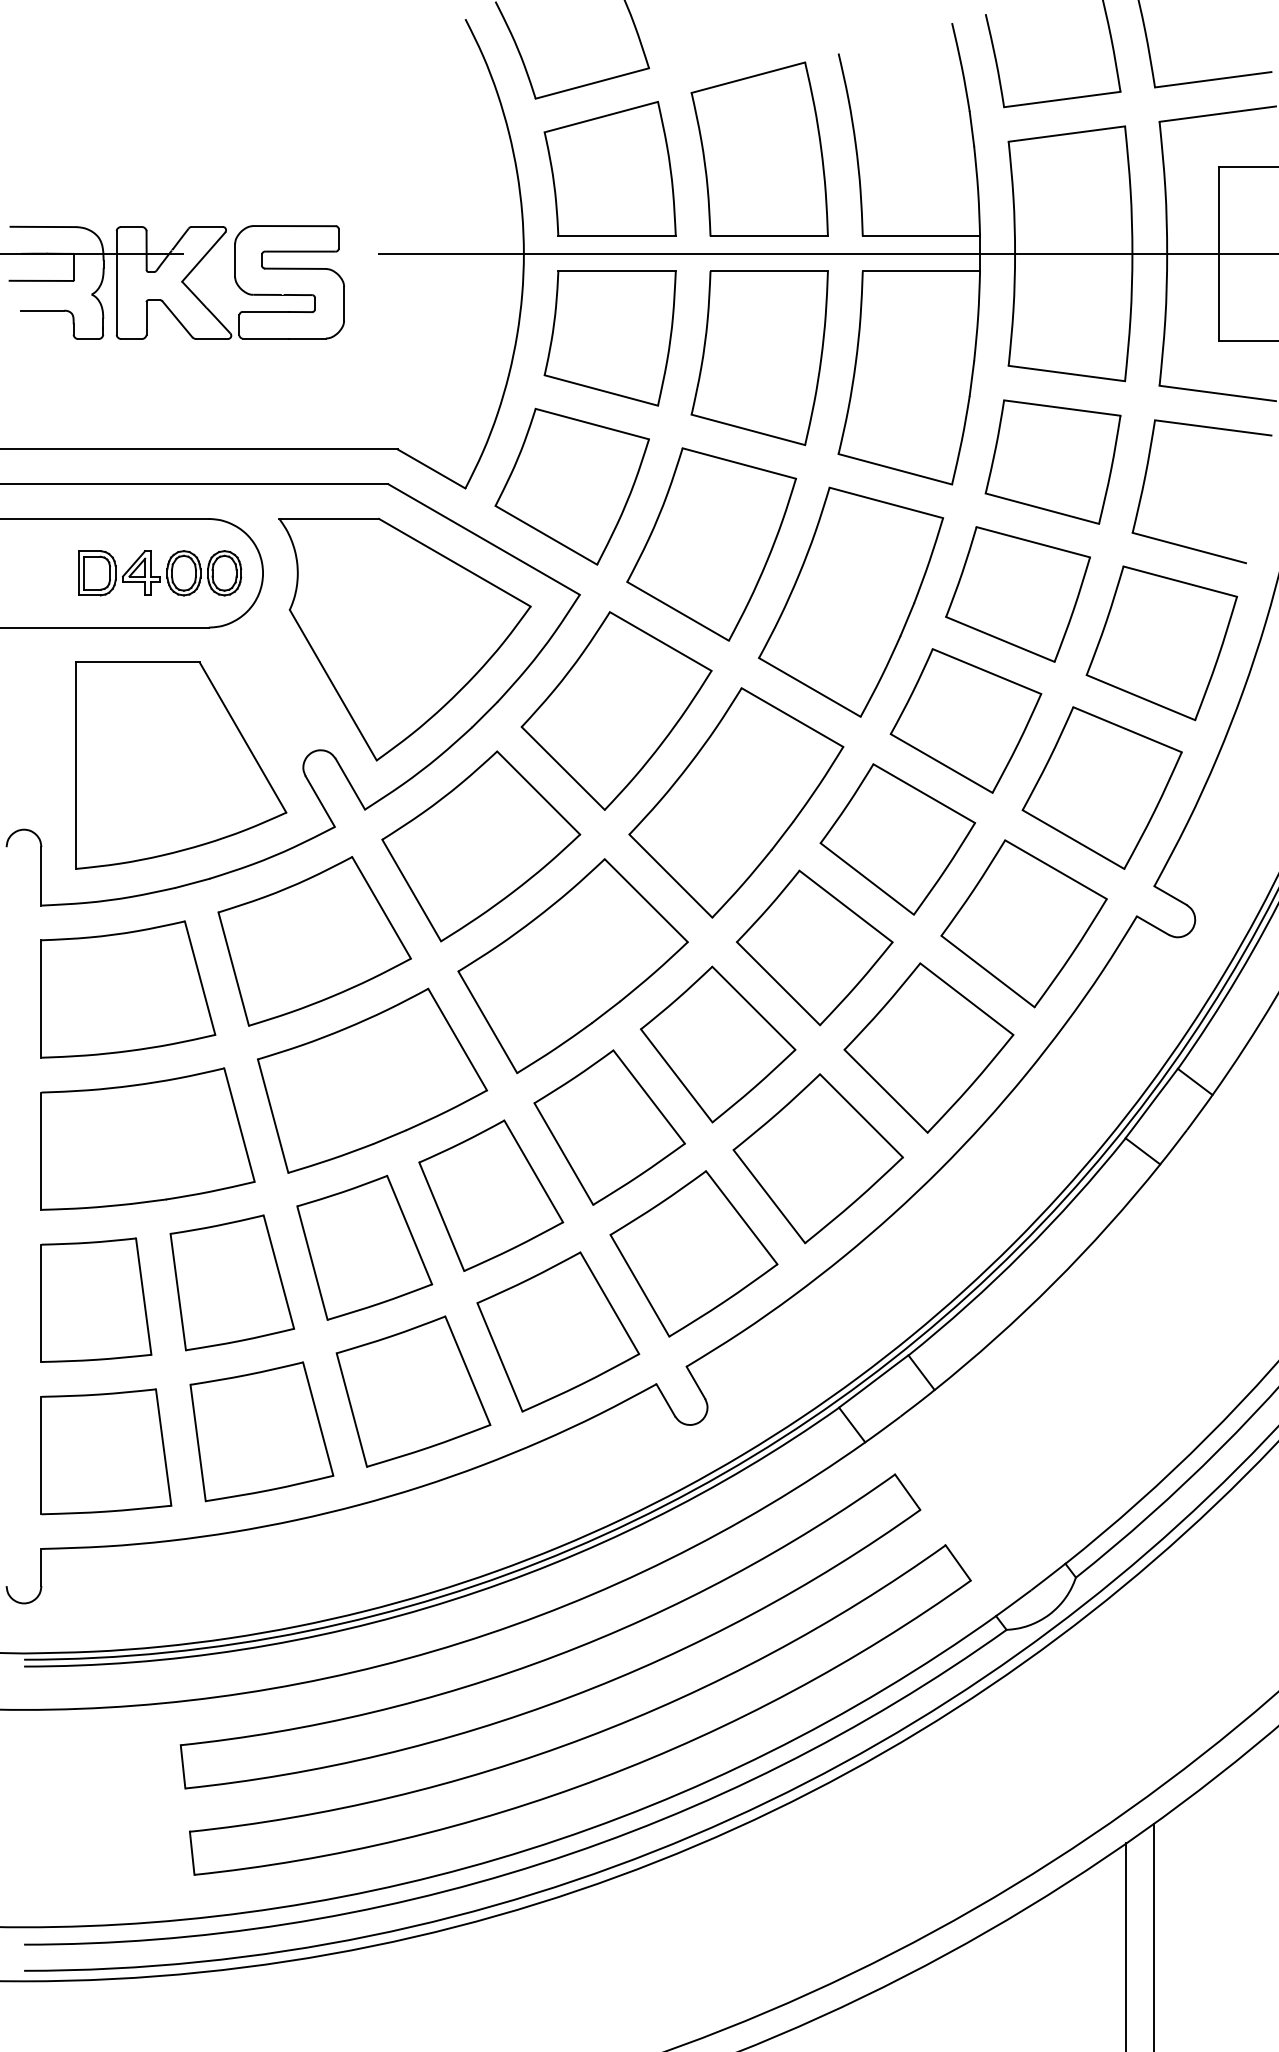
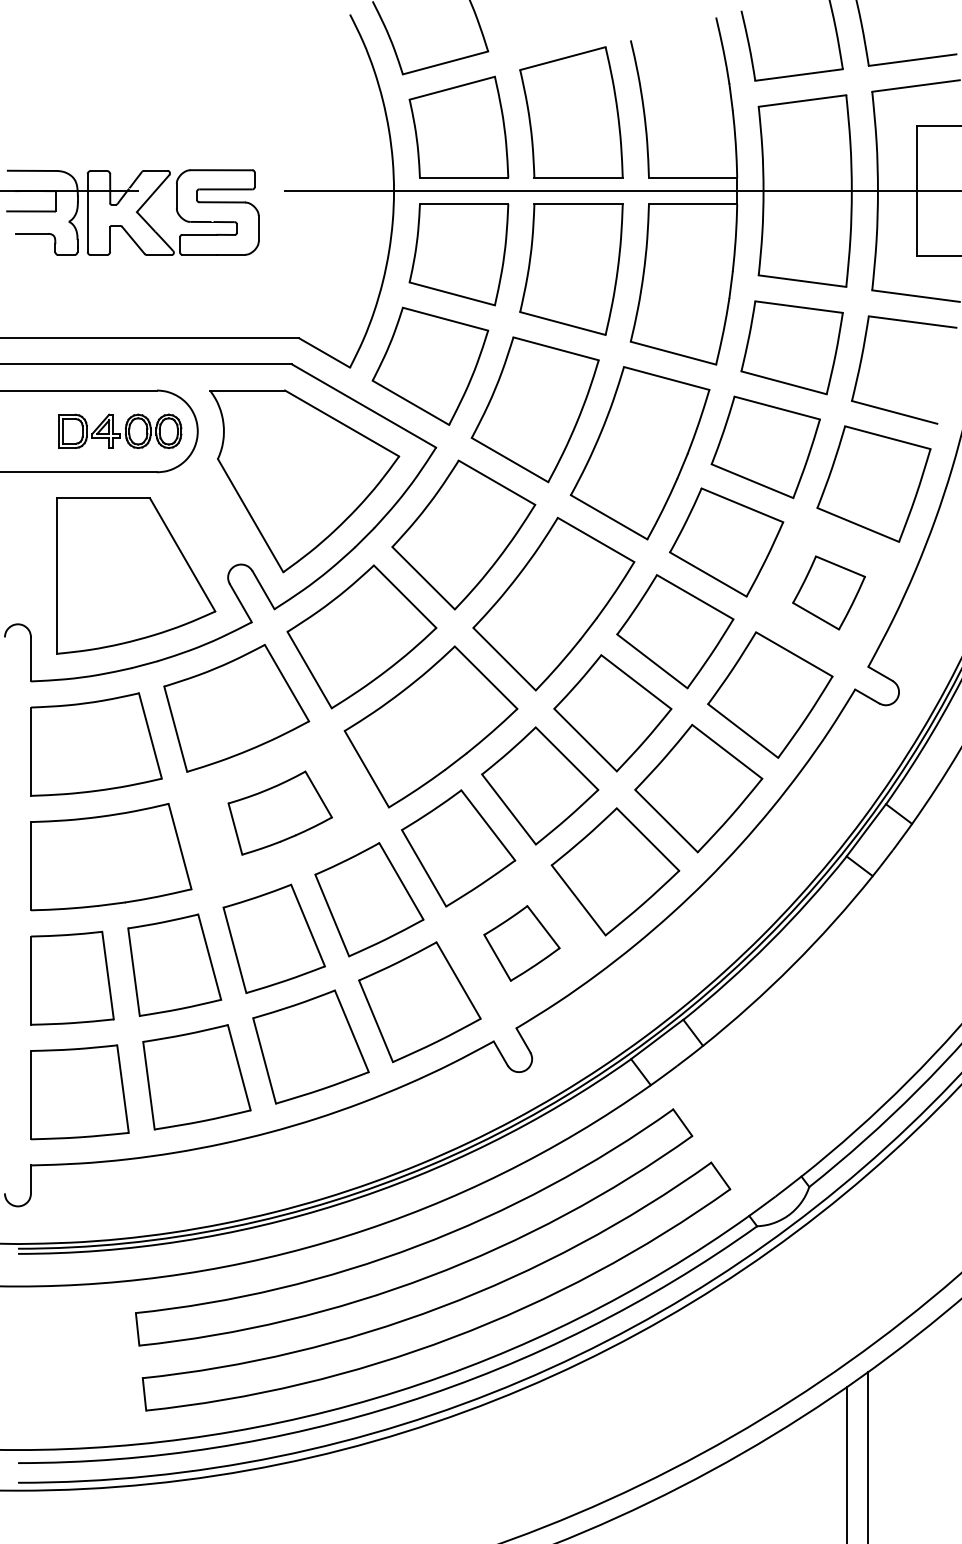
part: (1101, 787) -> (828, 592), size x0.6
part: (372, 1080) -> (280, 813), size x0.6
part: (693, 1253) -> (521, 943), size x0.6

